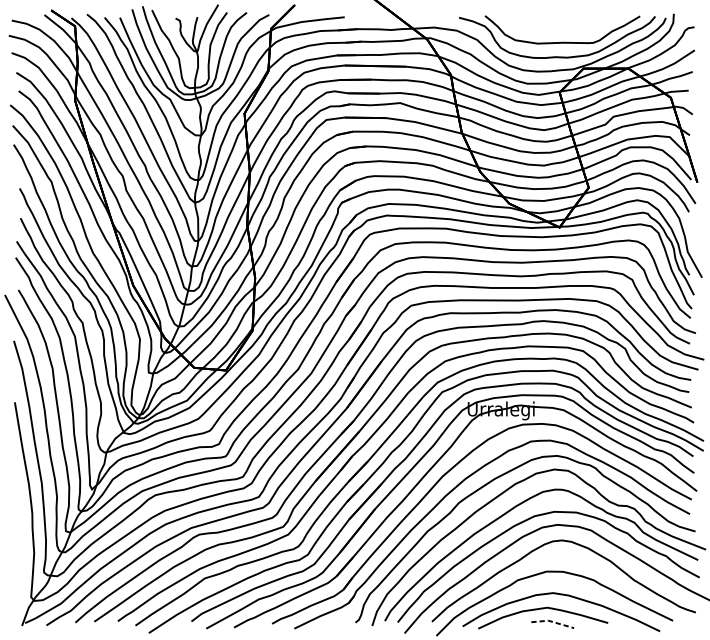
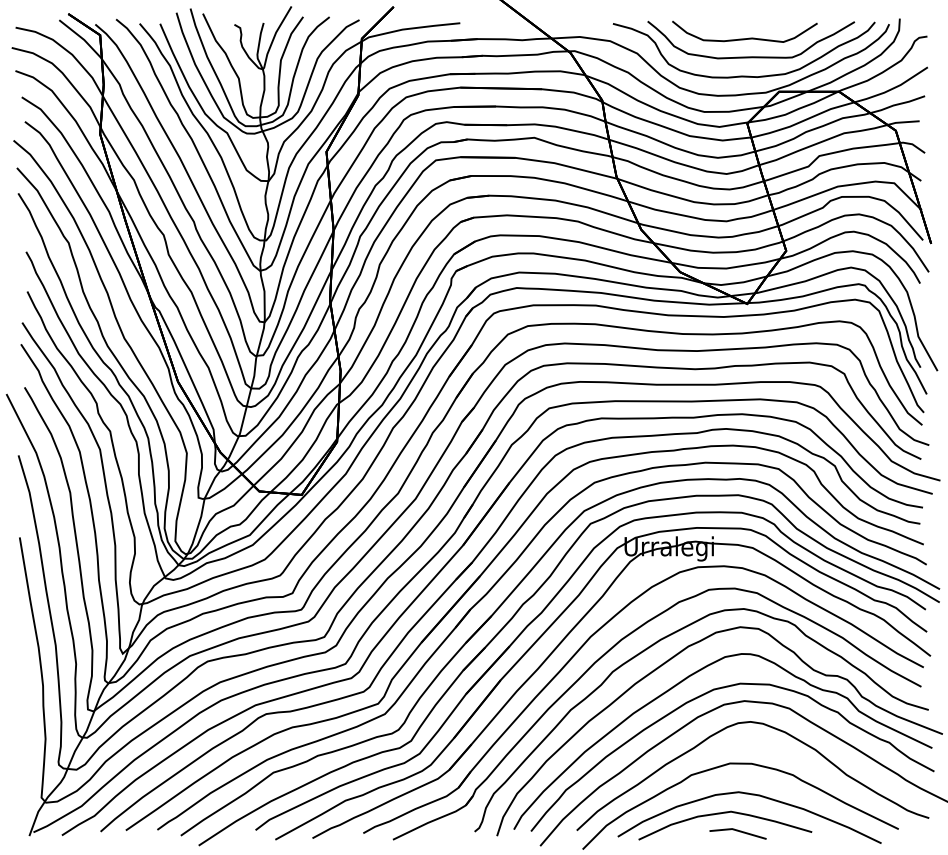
curve: (557, 28) -> (744, 38), added
line: (552, 621) -> (737, 830), dashed -> solid

